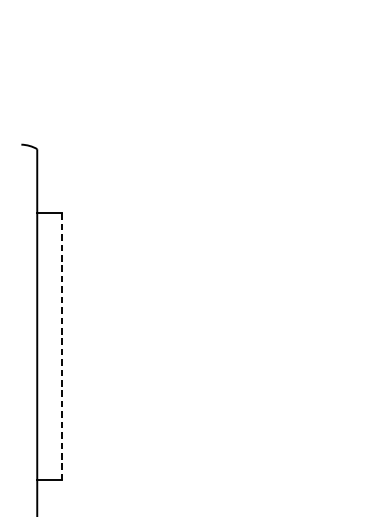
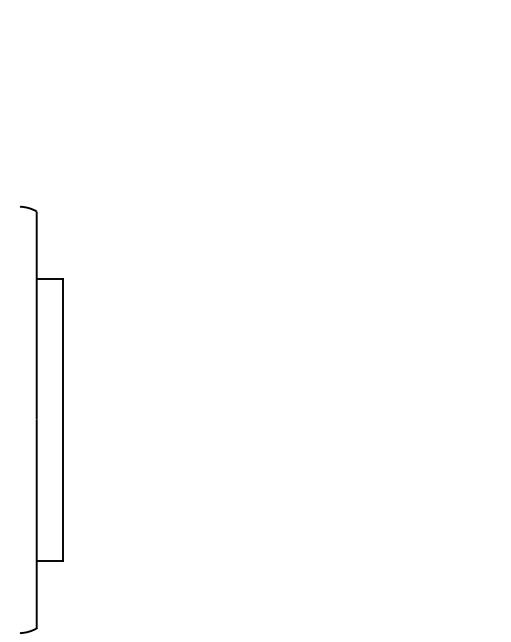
line: (62, 346) -> (63, 419), dashed -> solid

